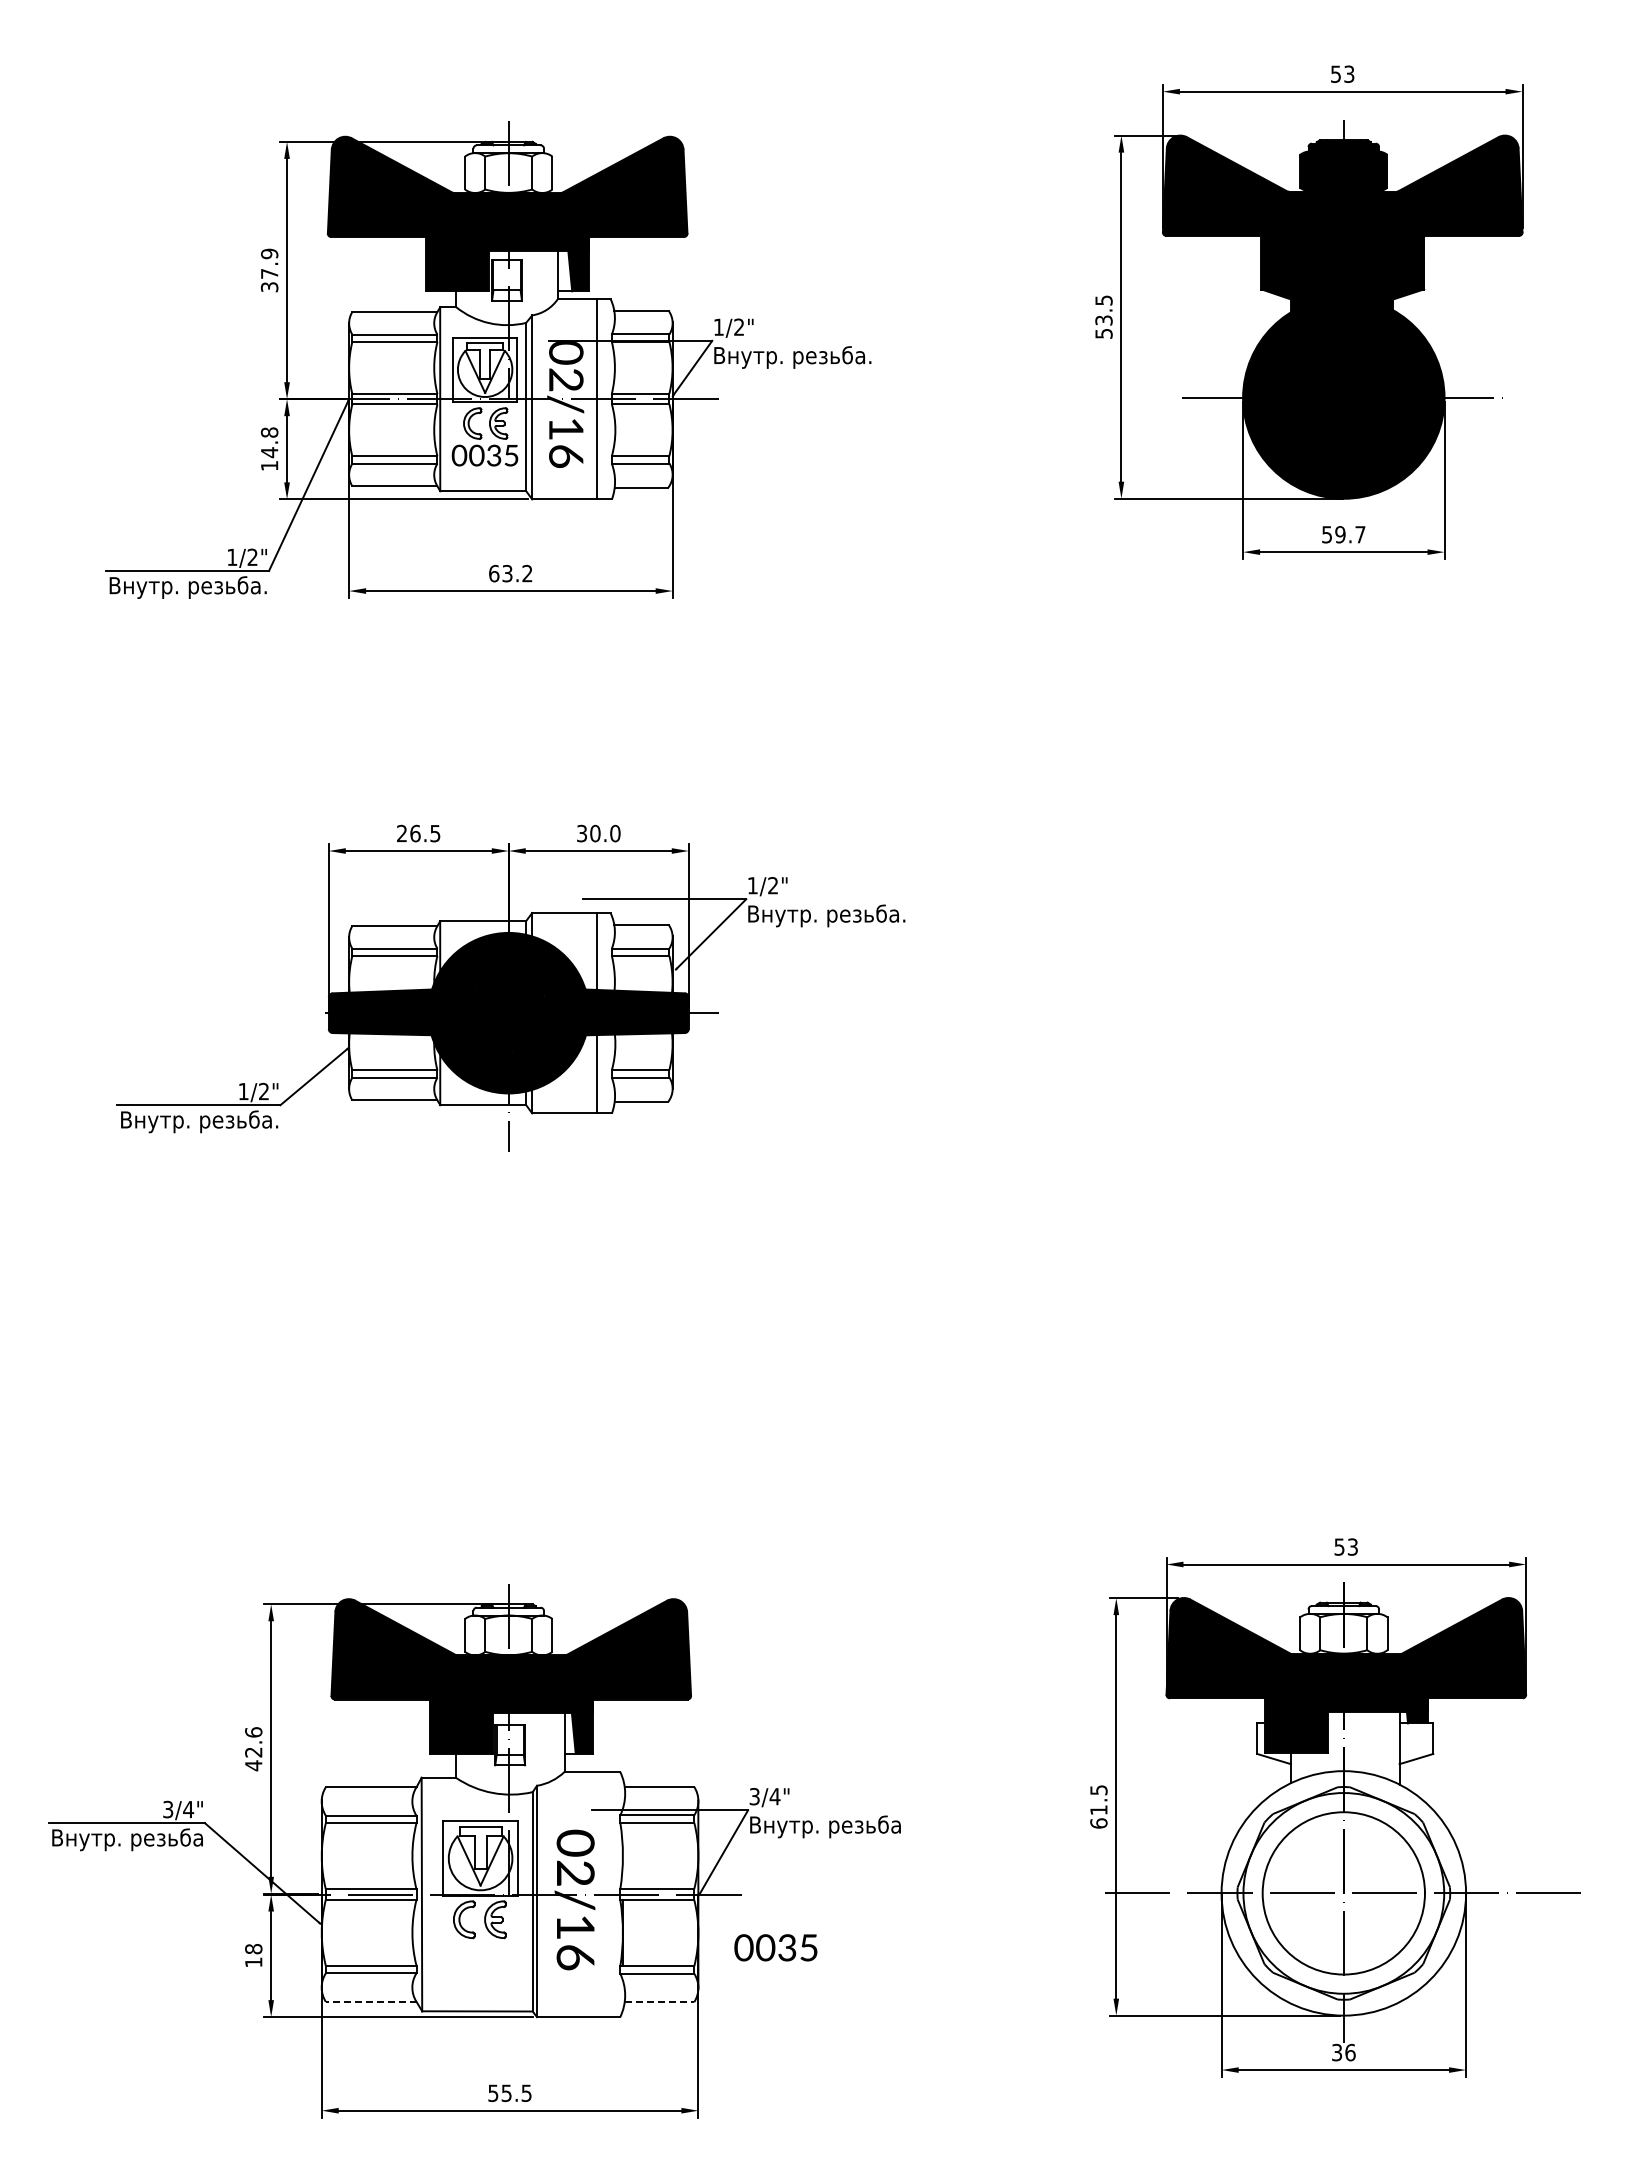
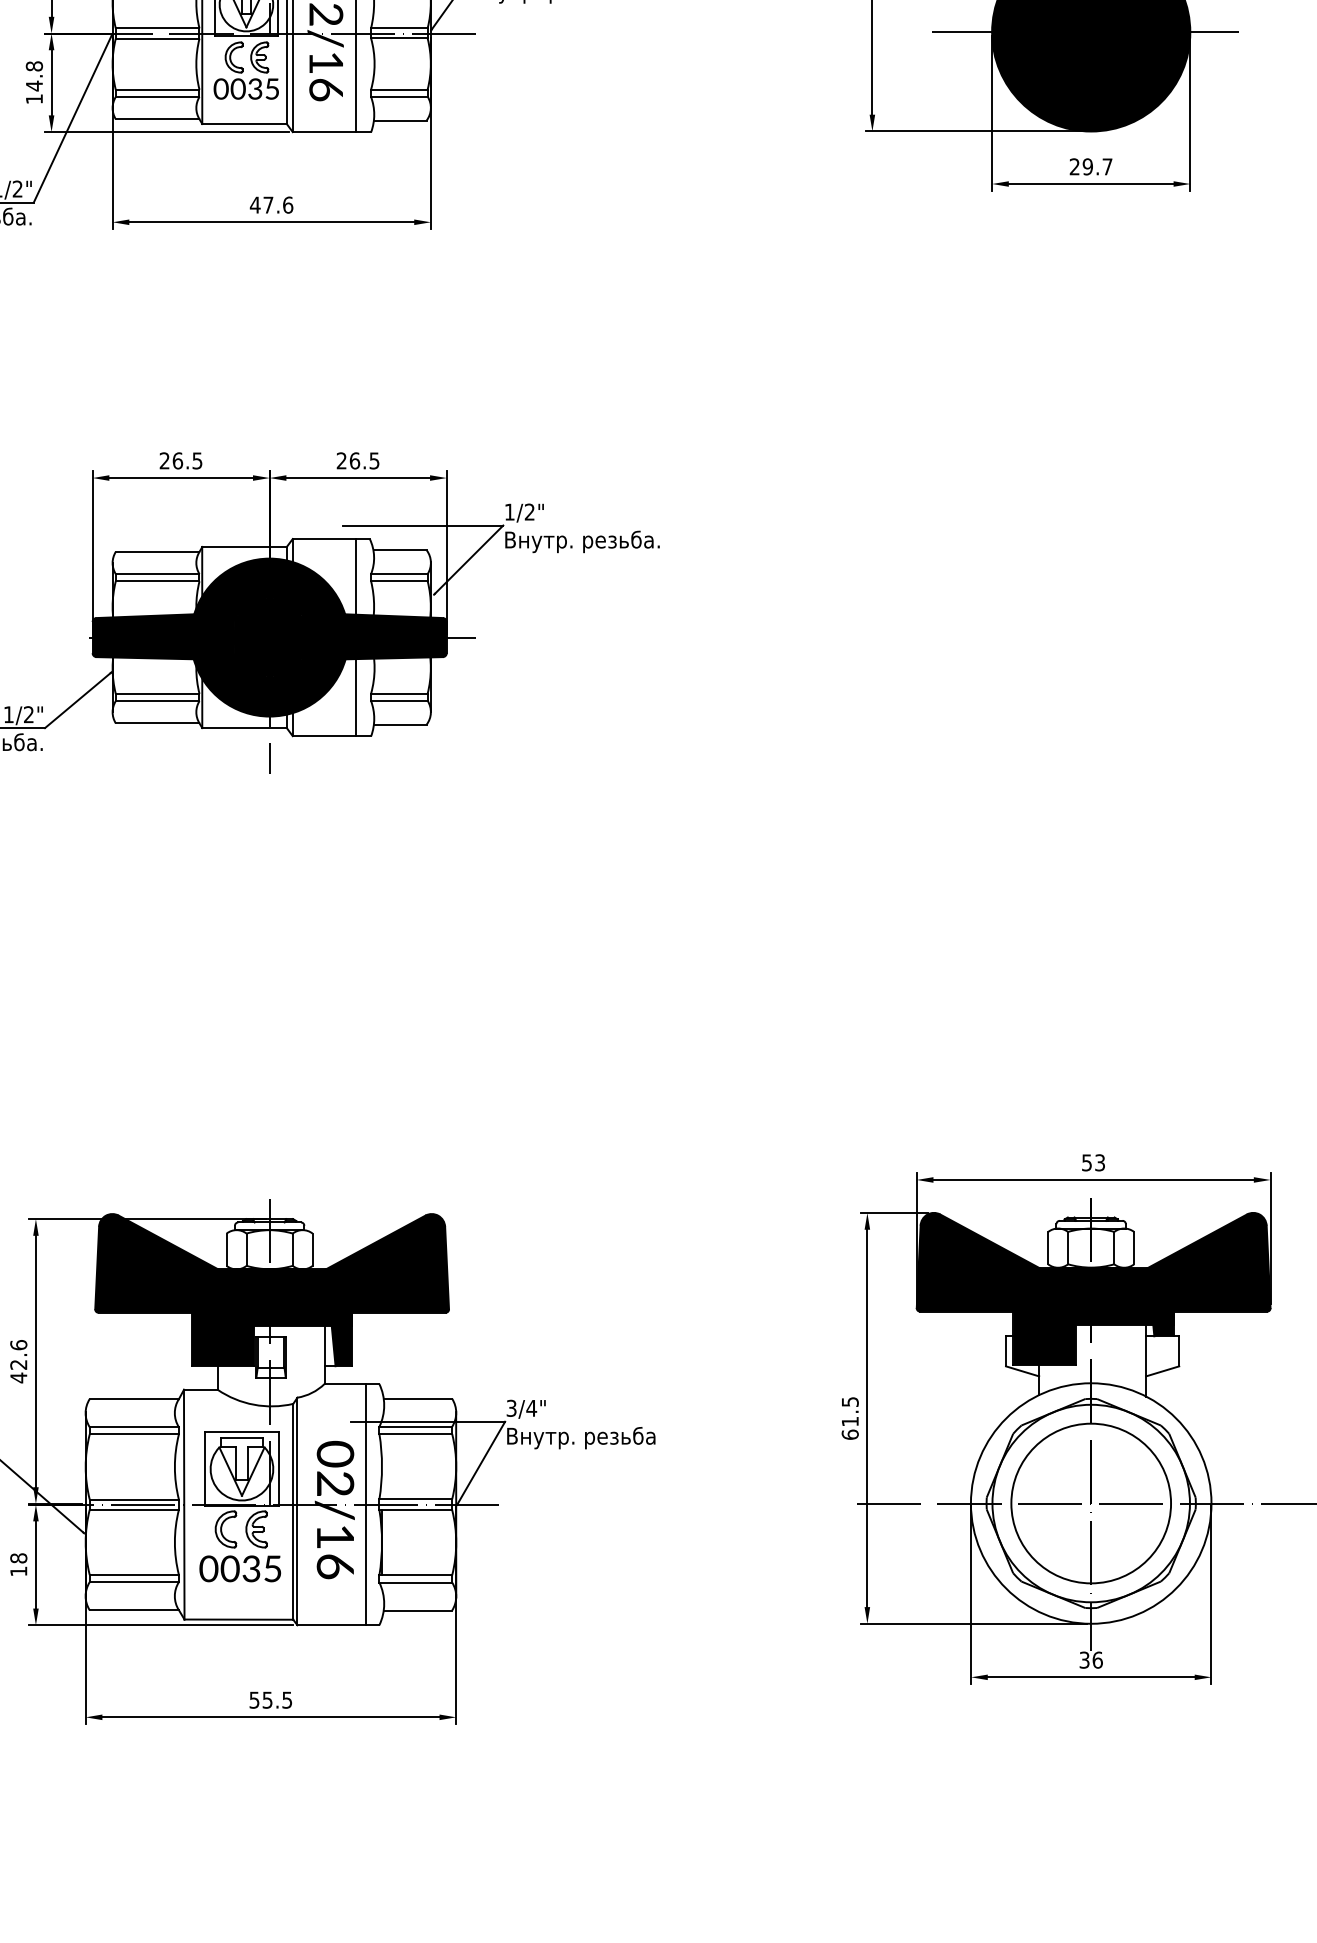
text: (1326, 534) -> (1074, 166), 59.7 -> 29.7
text: (510, 573) -> (271, 205), 63.2 -> 47.6
text: (598, 833) -> (357, 460), 30.0 -> 26.5
line: (606, 1894) -> (365, 1504), added
text: (775, 1947) -> (239, 1568), moved
line: (370, 2001) -> (133, 1609), dashed -> solid
line: (659, 2002) -> (417, 1610), dashed -> solid

